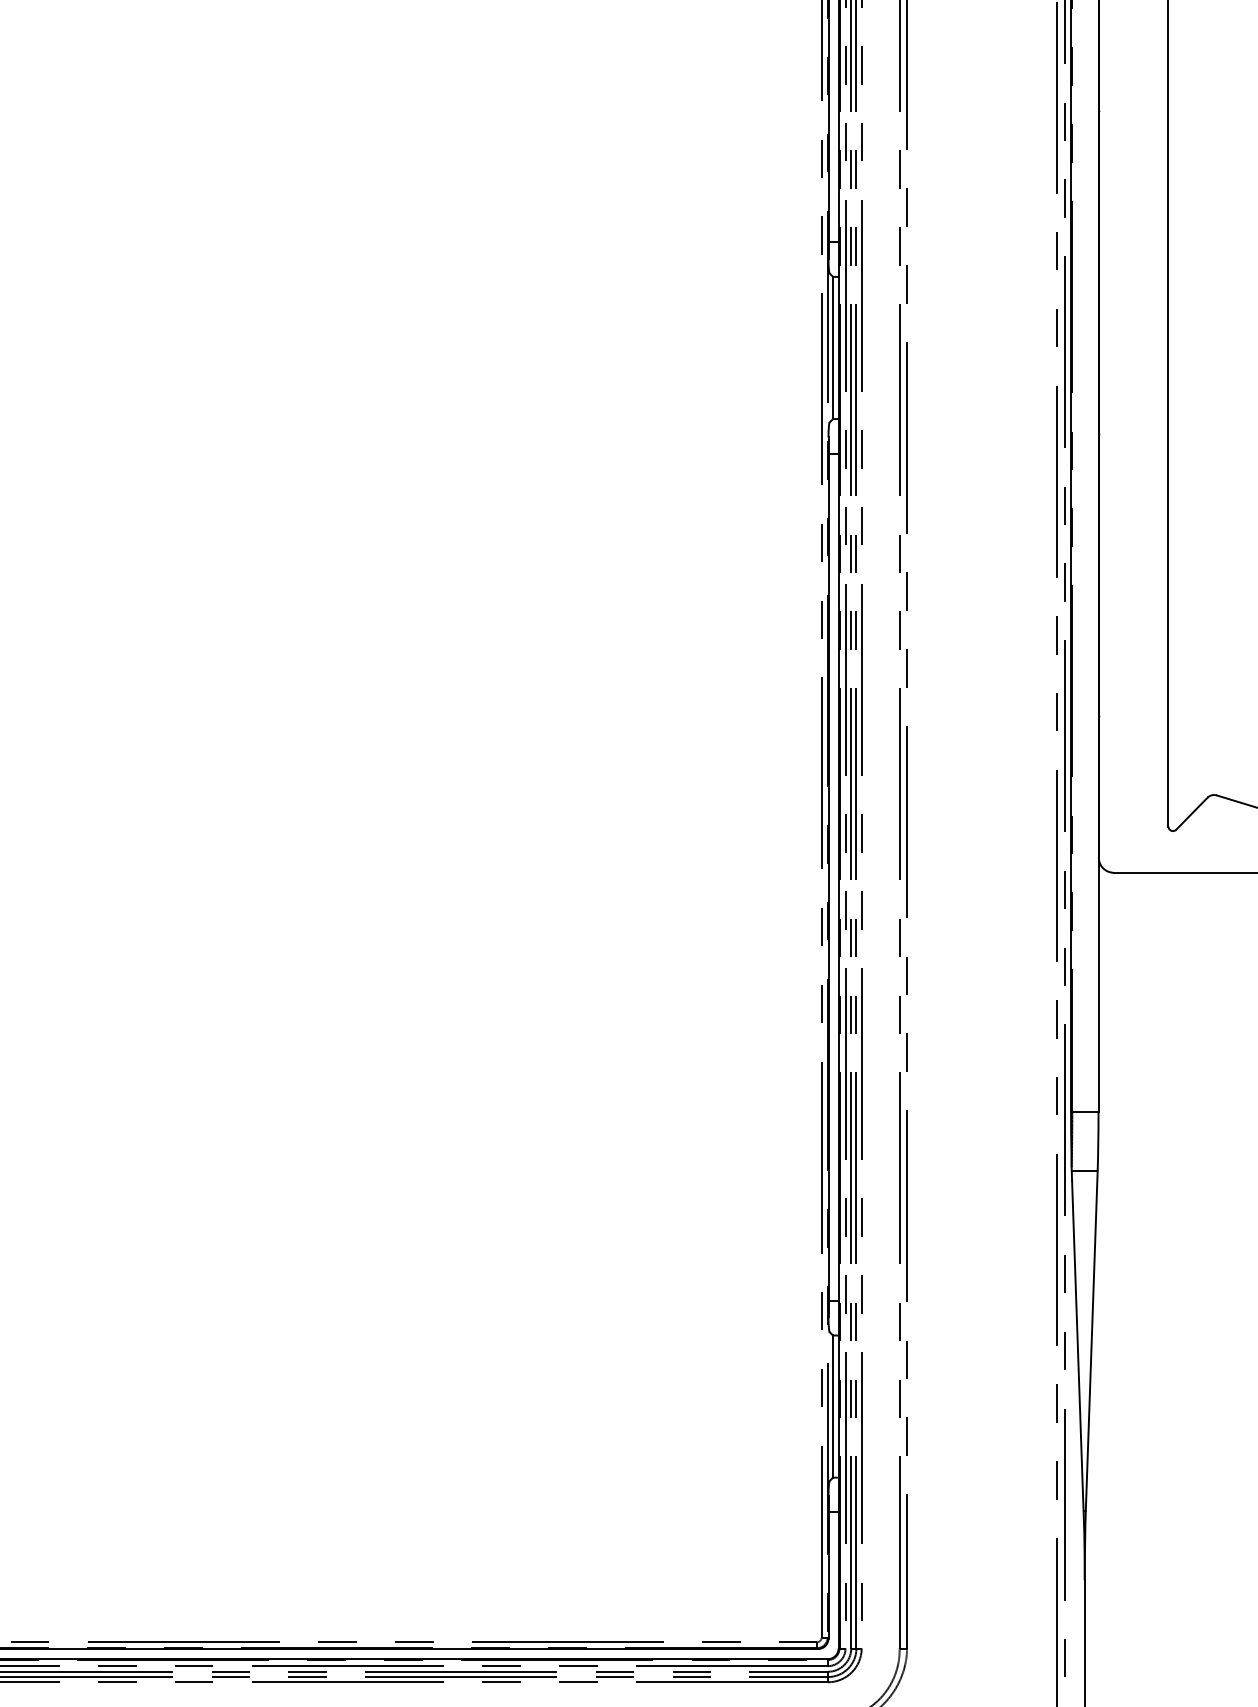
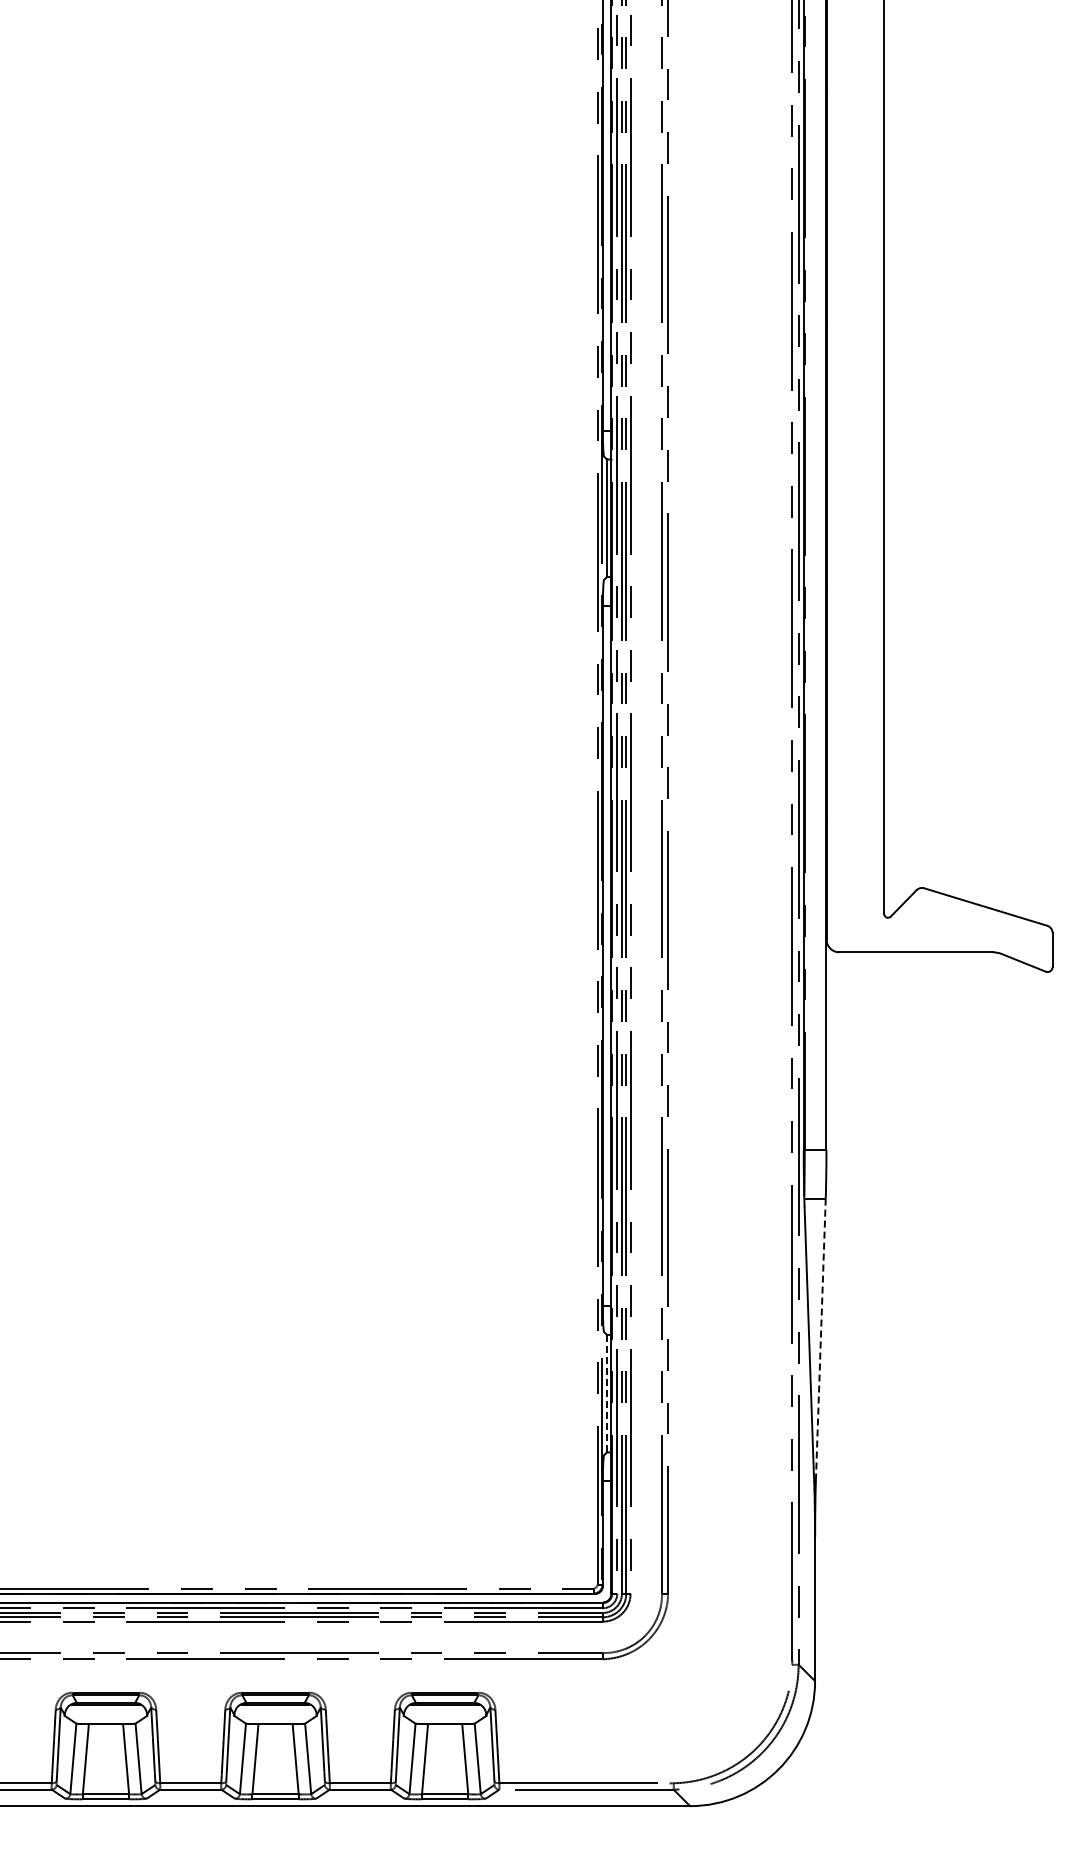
line: (1091, 1341) -> (820, 1339), solid -> dashed
line: (832, 1406) -> (606, 1393), solid -> dashed

